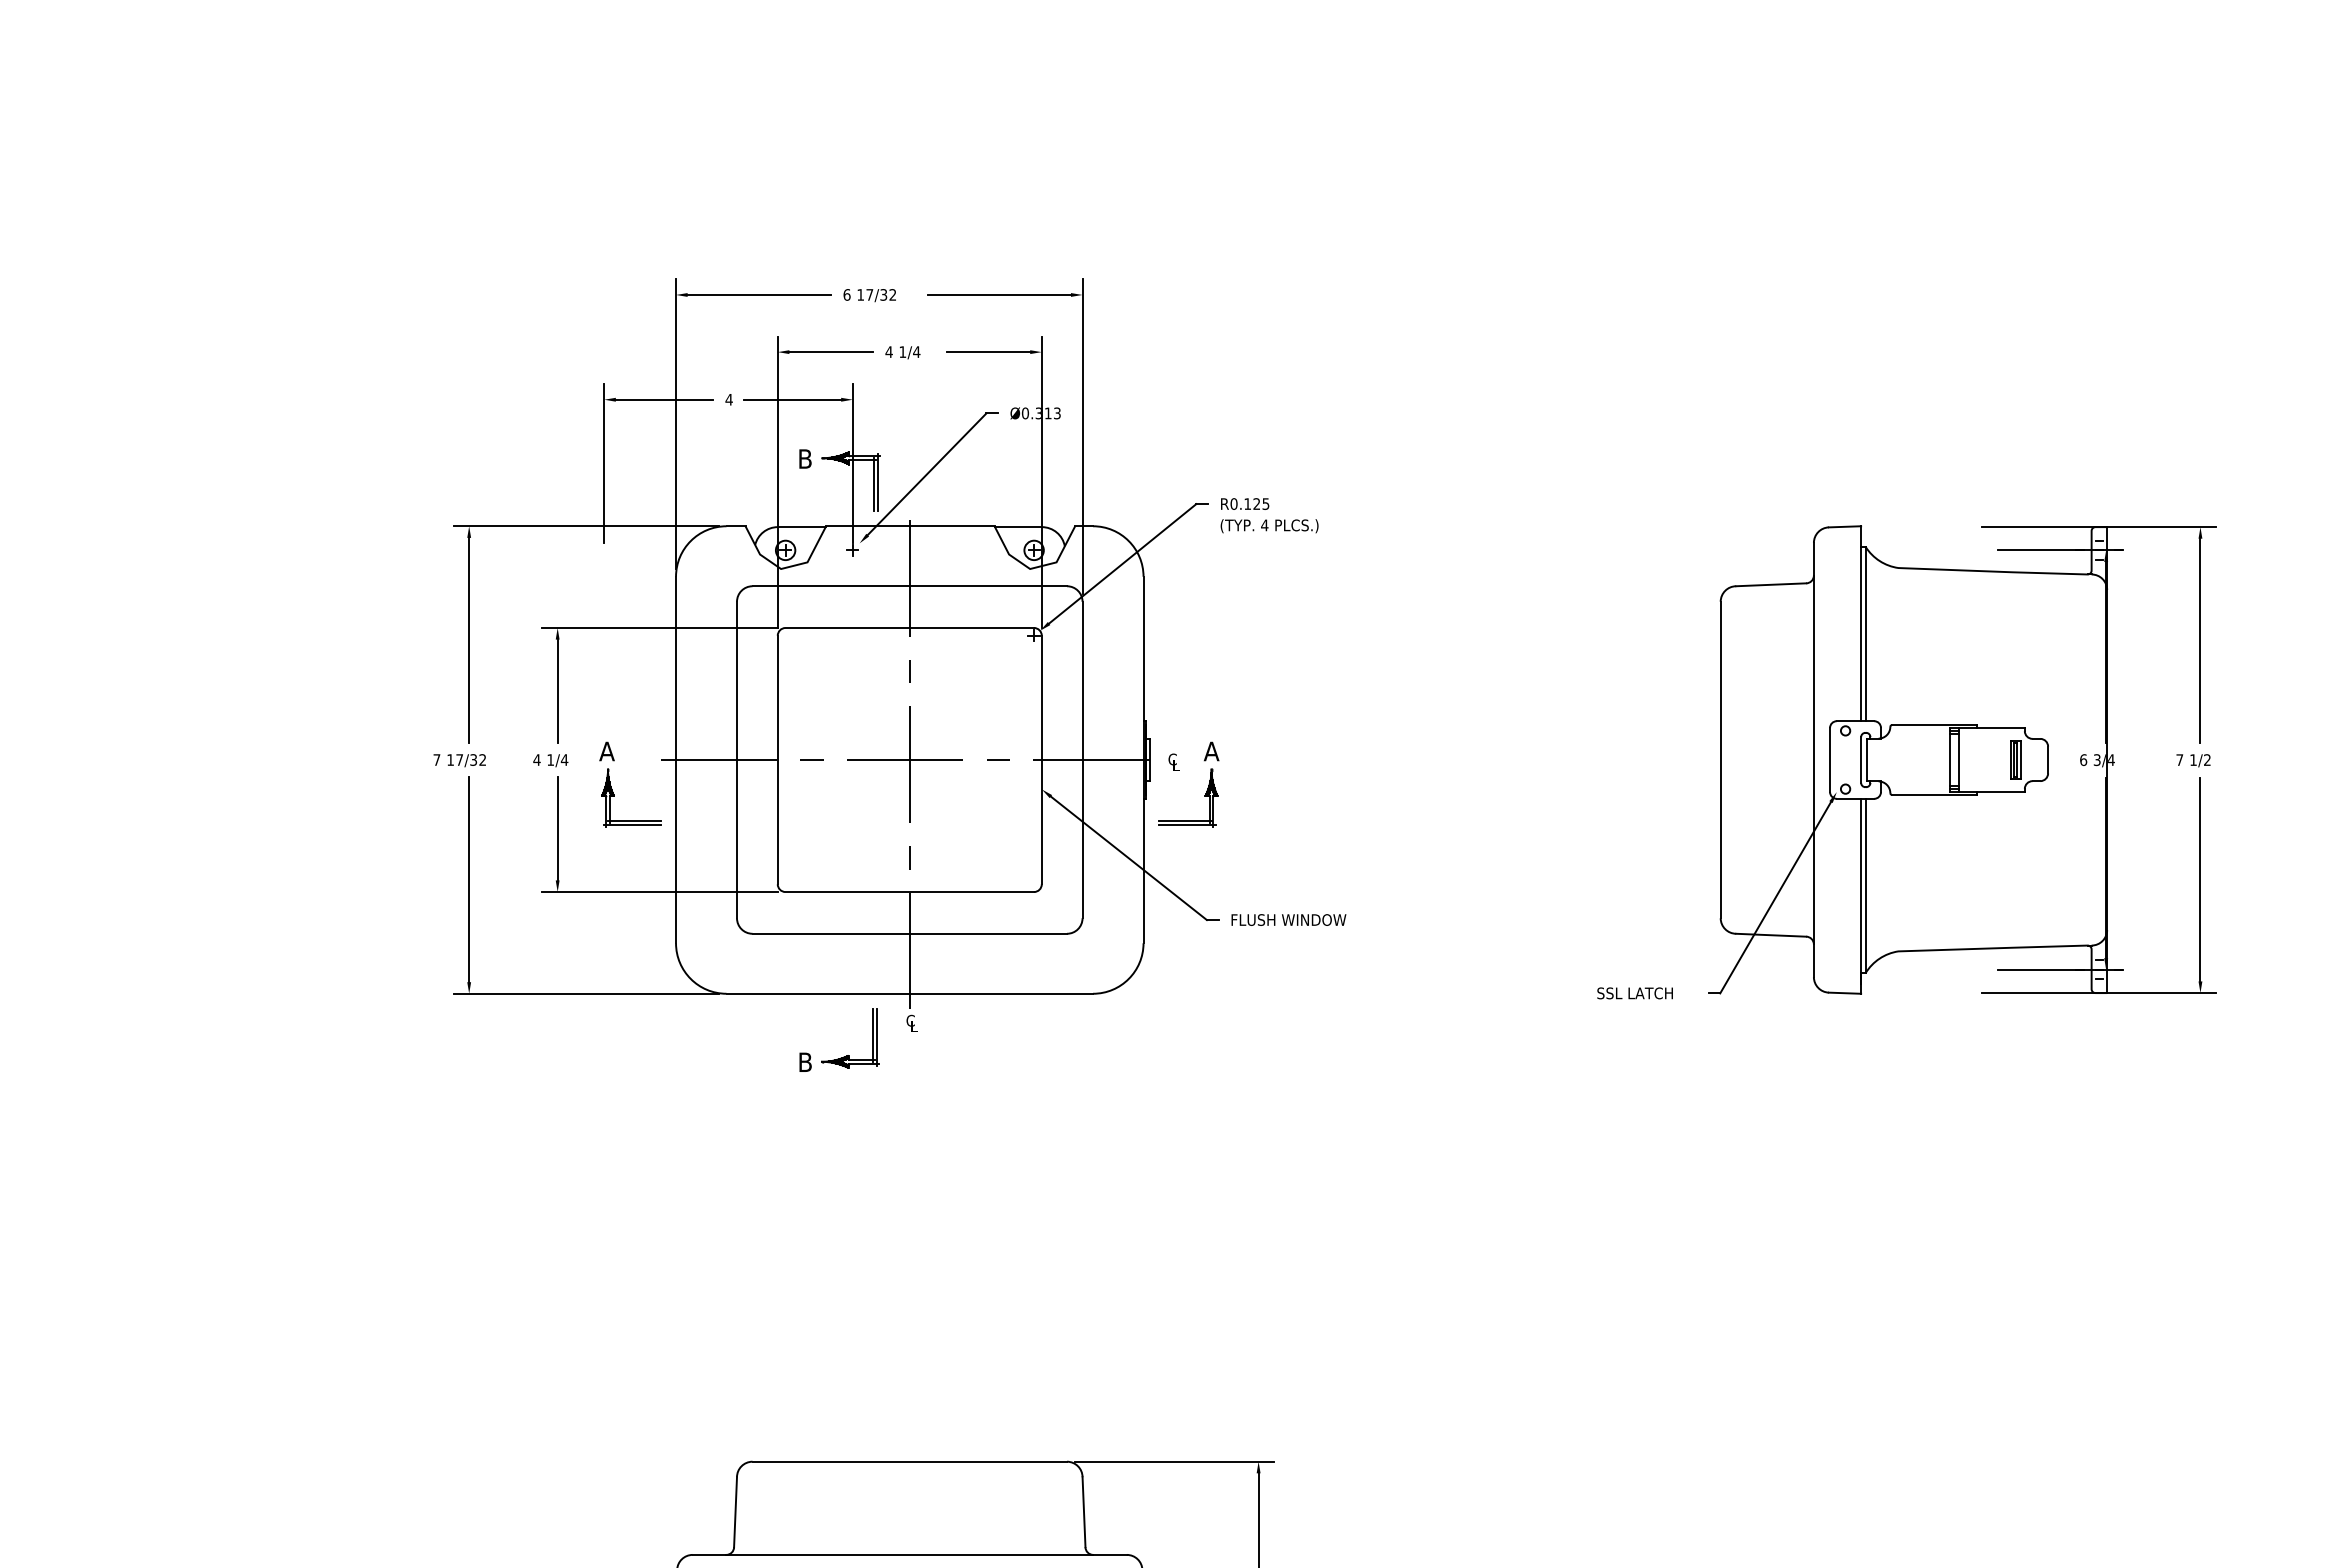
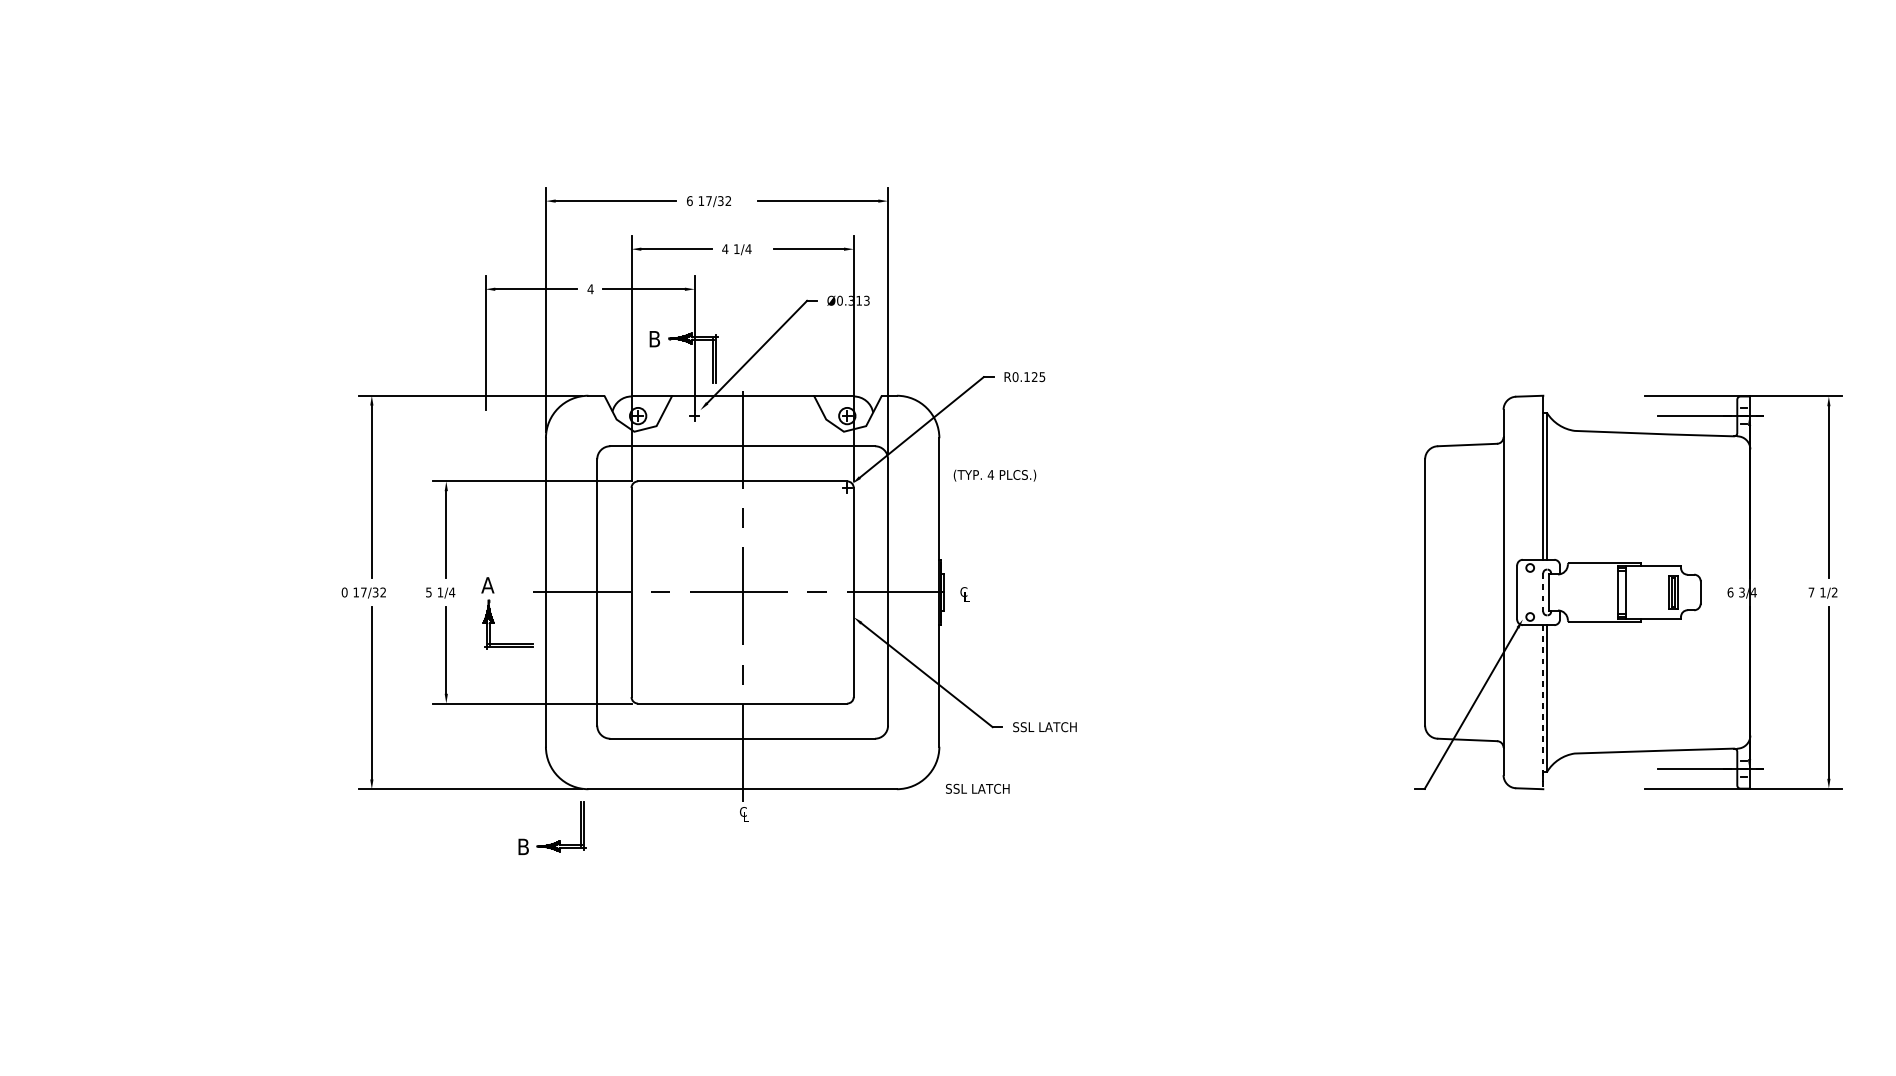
text: (1269, 526) -> (994, 475), moved
text: (436, 759) -> (344, 592), 7 -> 0
text: (536, 759) -> (428, 592), 4 -> 5
line: (1861, 760) -> (1543, 592), solid -> dashed
part: (1206, 790) -> (992, 618), removed
line: (1861, 896) -> (1543, 707), solid -> dashed
text: (1288, 919) -> (1061, 726), FLUSH WINDOW -> SSL LATCH
text: (1634, 993) -> (977, 788), moved
part: (846, 1055) -> (558, 841), moved

